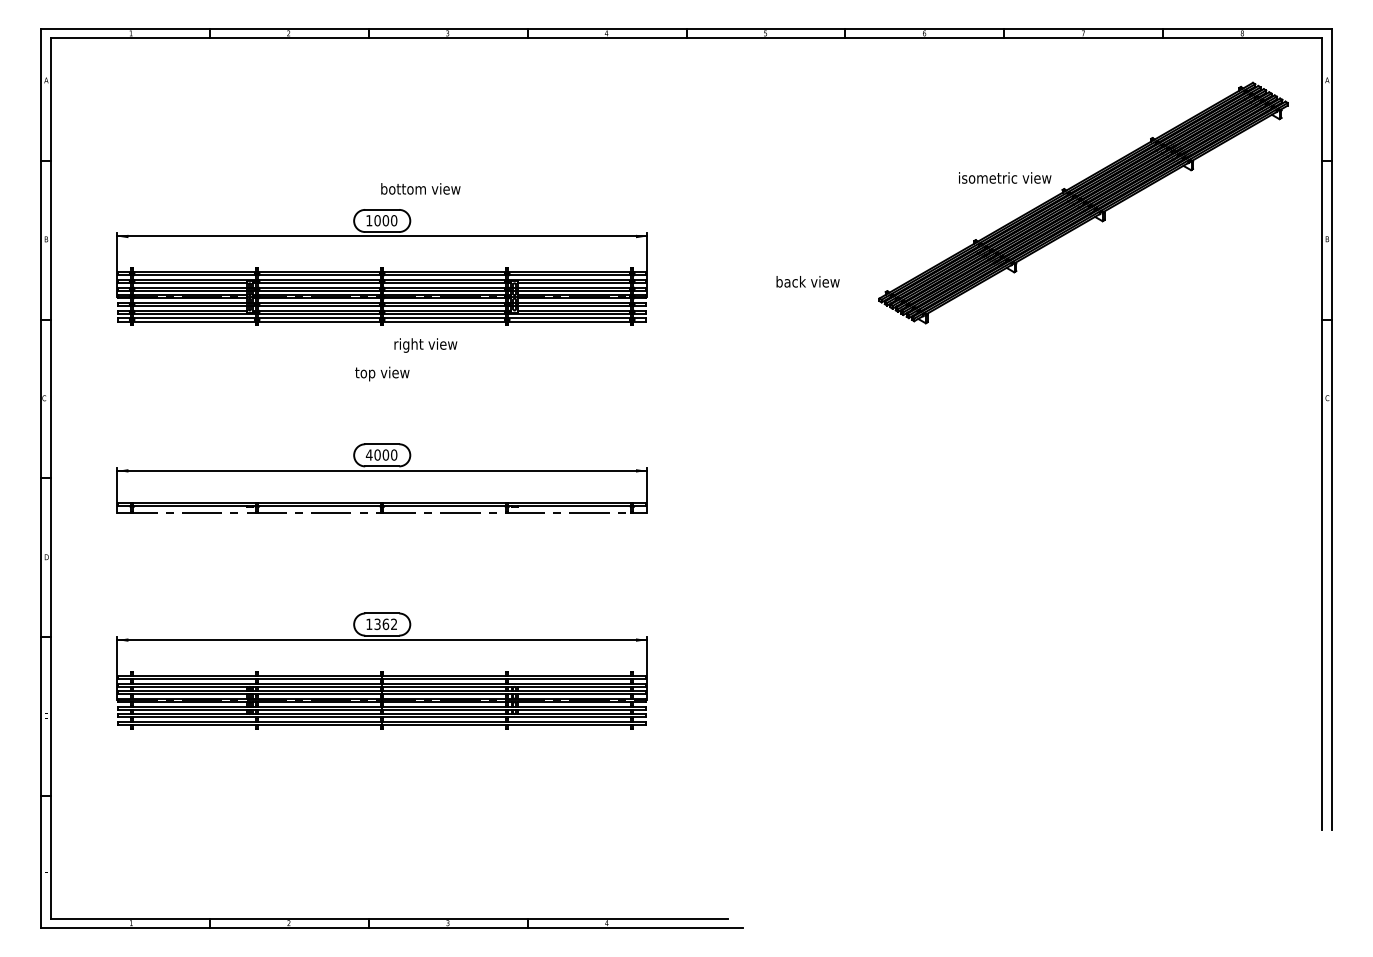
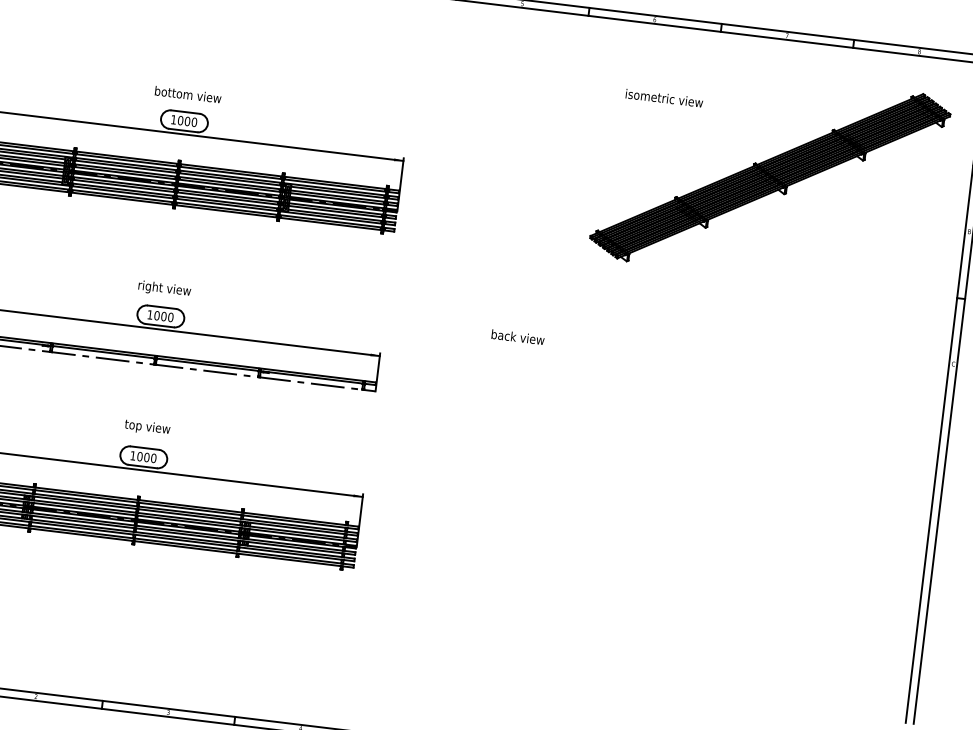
text: (1005, 177) -> (664, 97), moved
text: (420, 188) -> (187, 94), moved
text: (807, 281) -> (517, 336), moved
text: (425, 345) -> (164, 289), moved
text: (382, 373) -> (147, 427), moved
text: (368, 454) -> (149, 314), 4000 -> 1000
text: (385, 623) -> (146, 456), 1362 -> 1000

